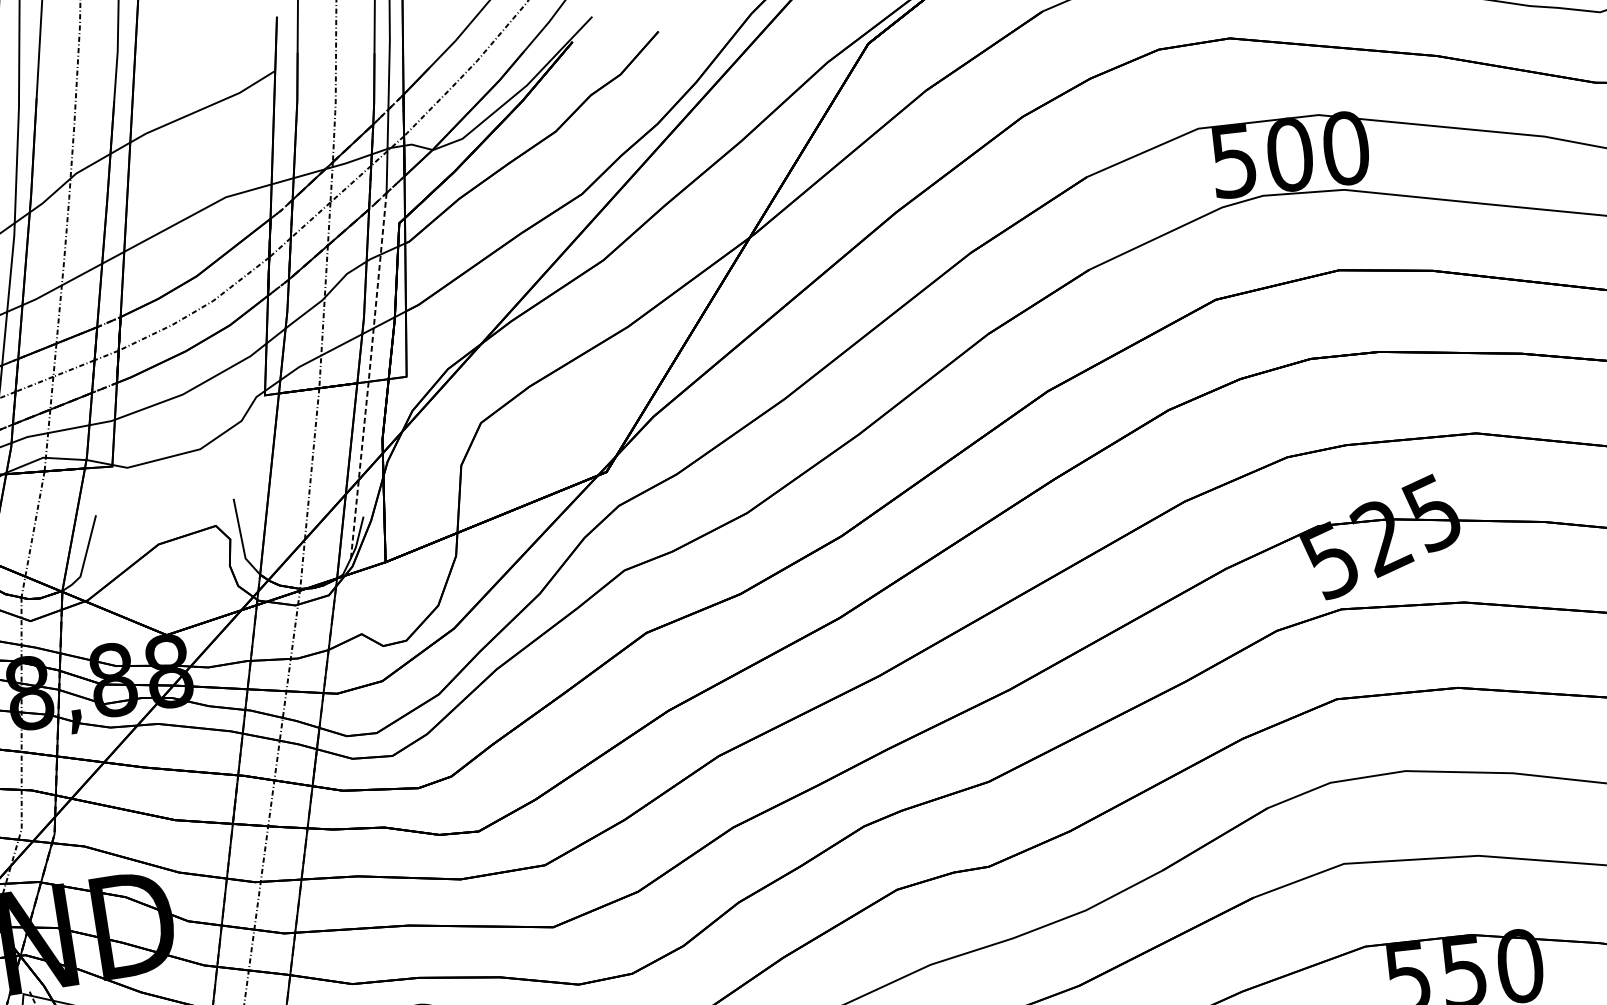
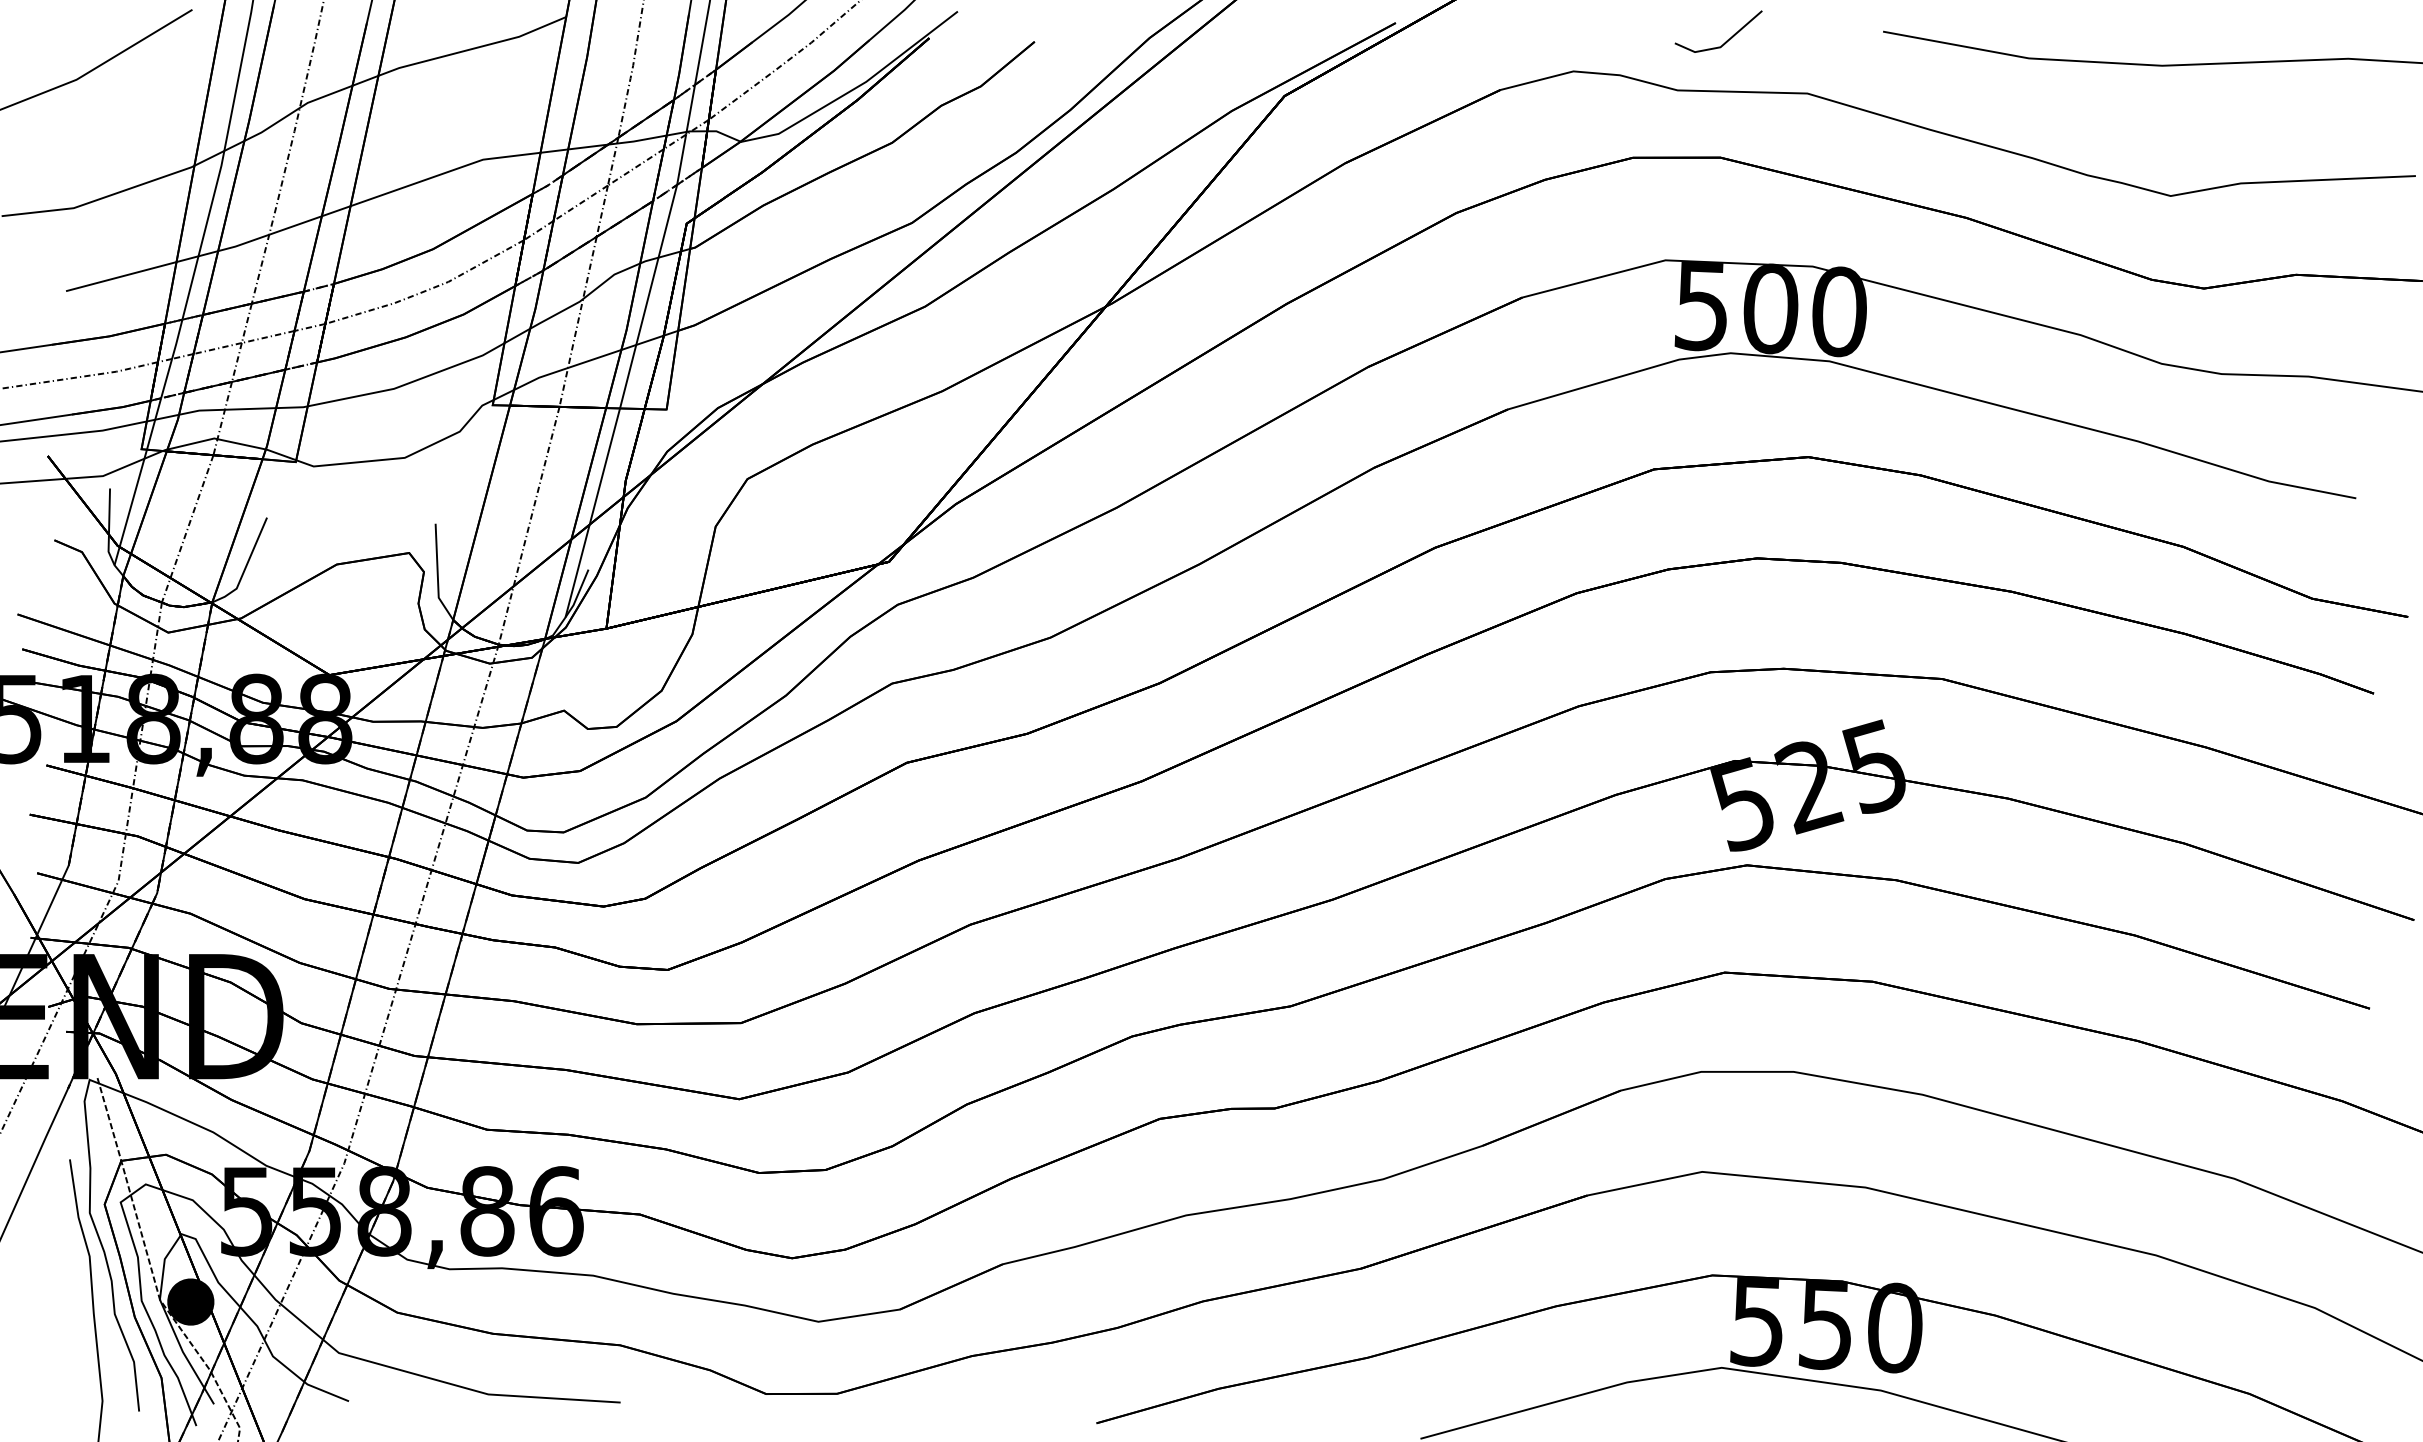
line: (369, 376) -> (621, 402), dashed -> solid

